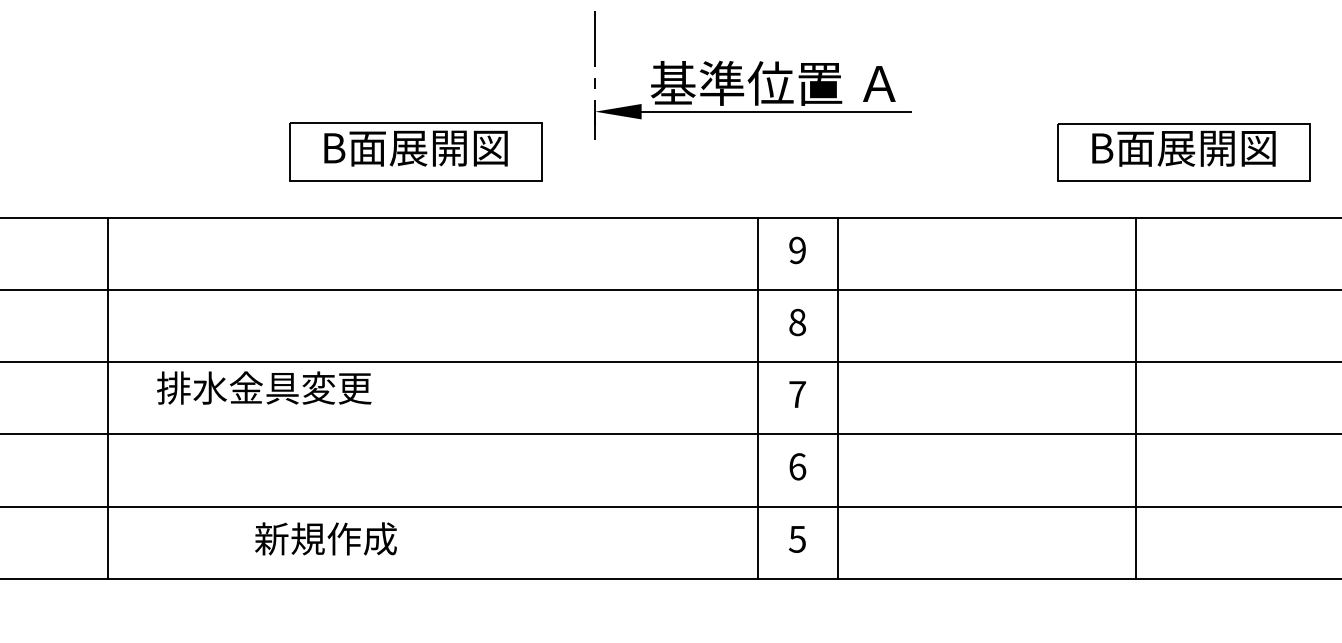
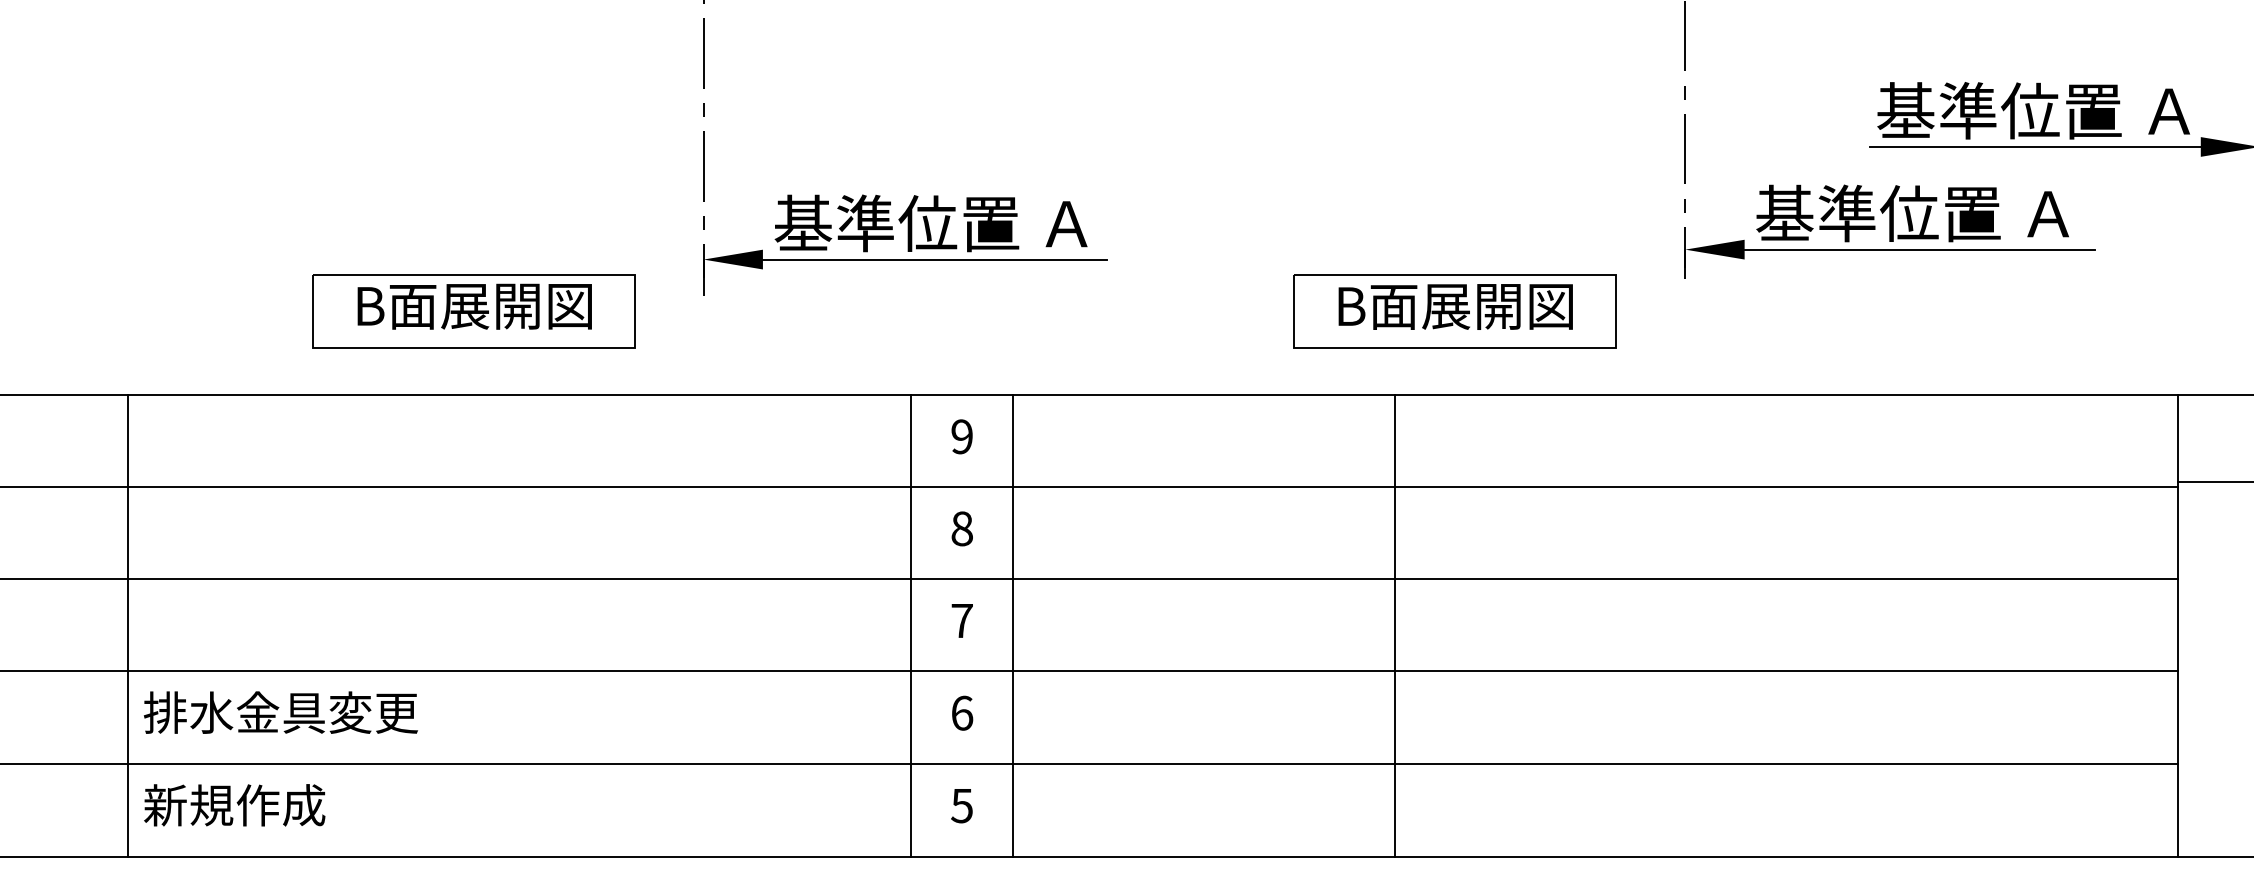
text: (263, 387) -> (280, 712), moved
line: (108, 398) -> (128, 625), moved
text: (325, 539) -> (234, 805), moved

